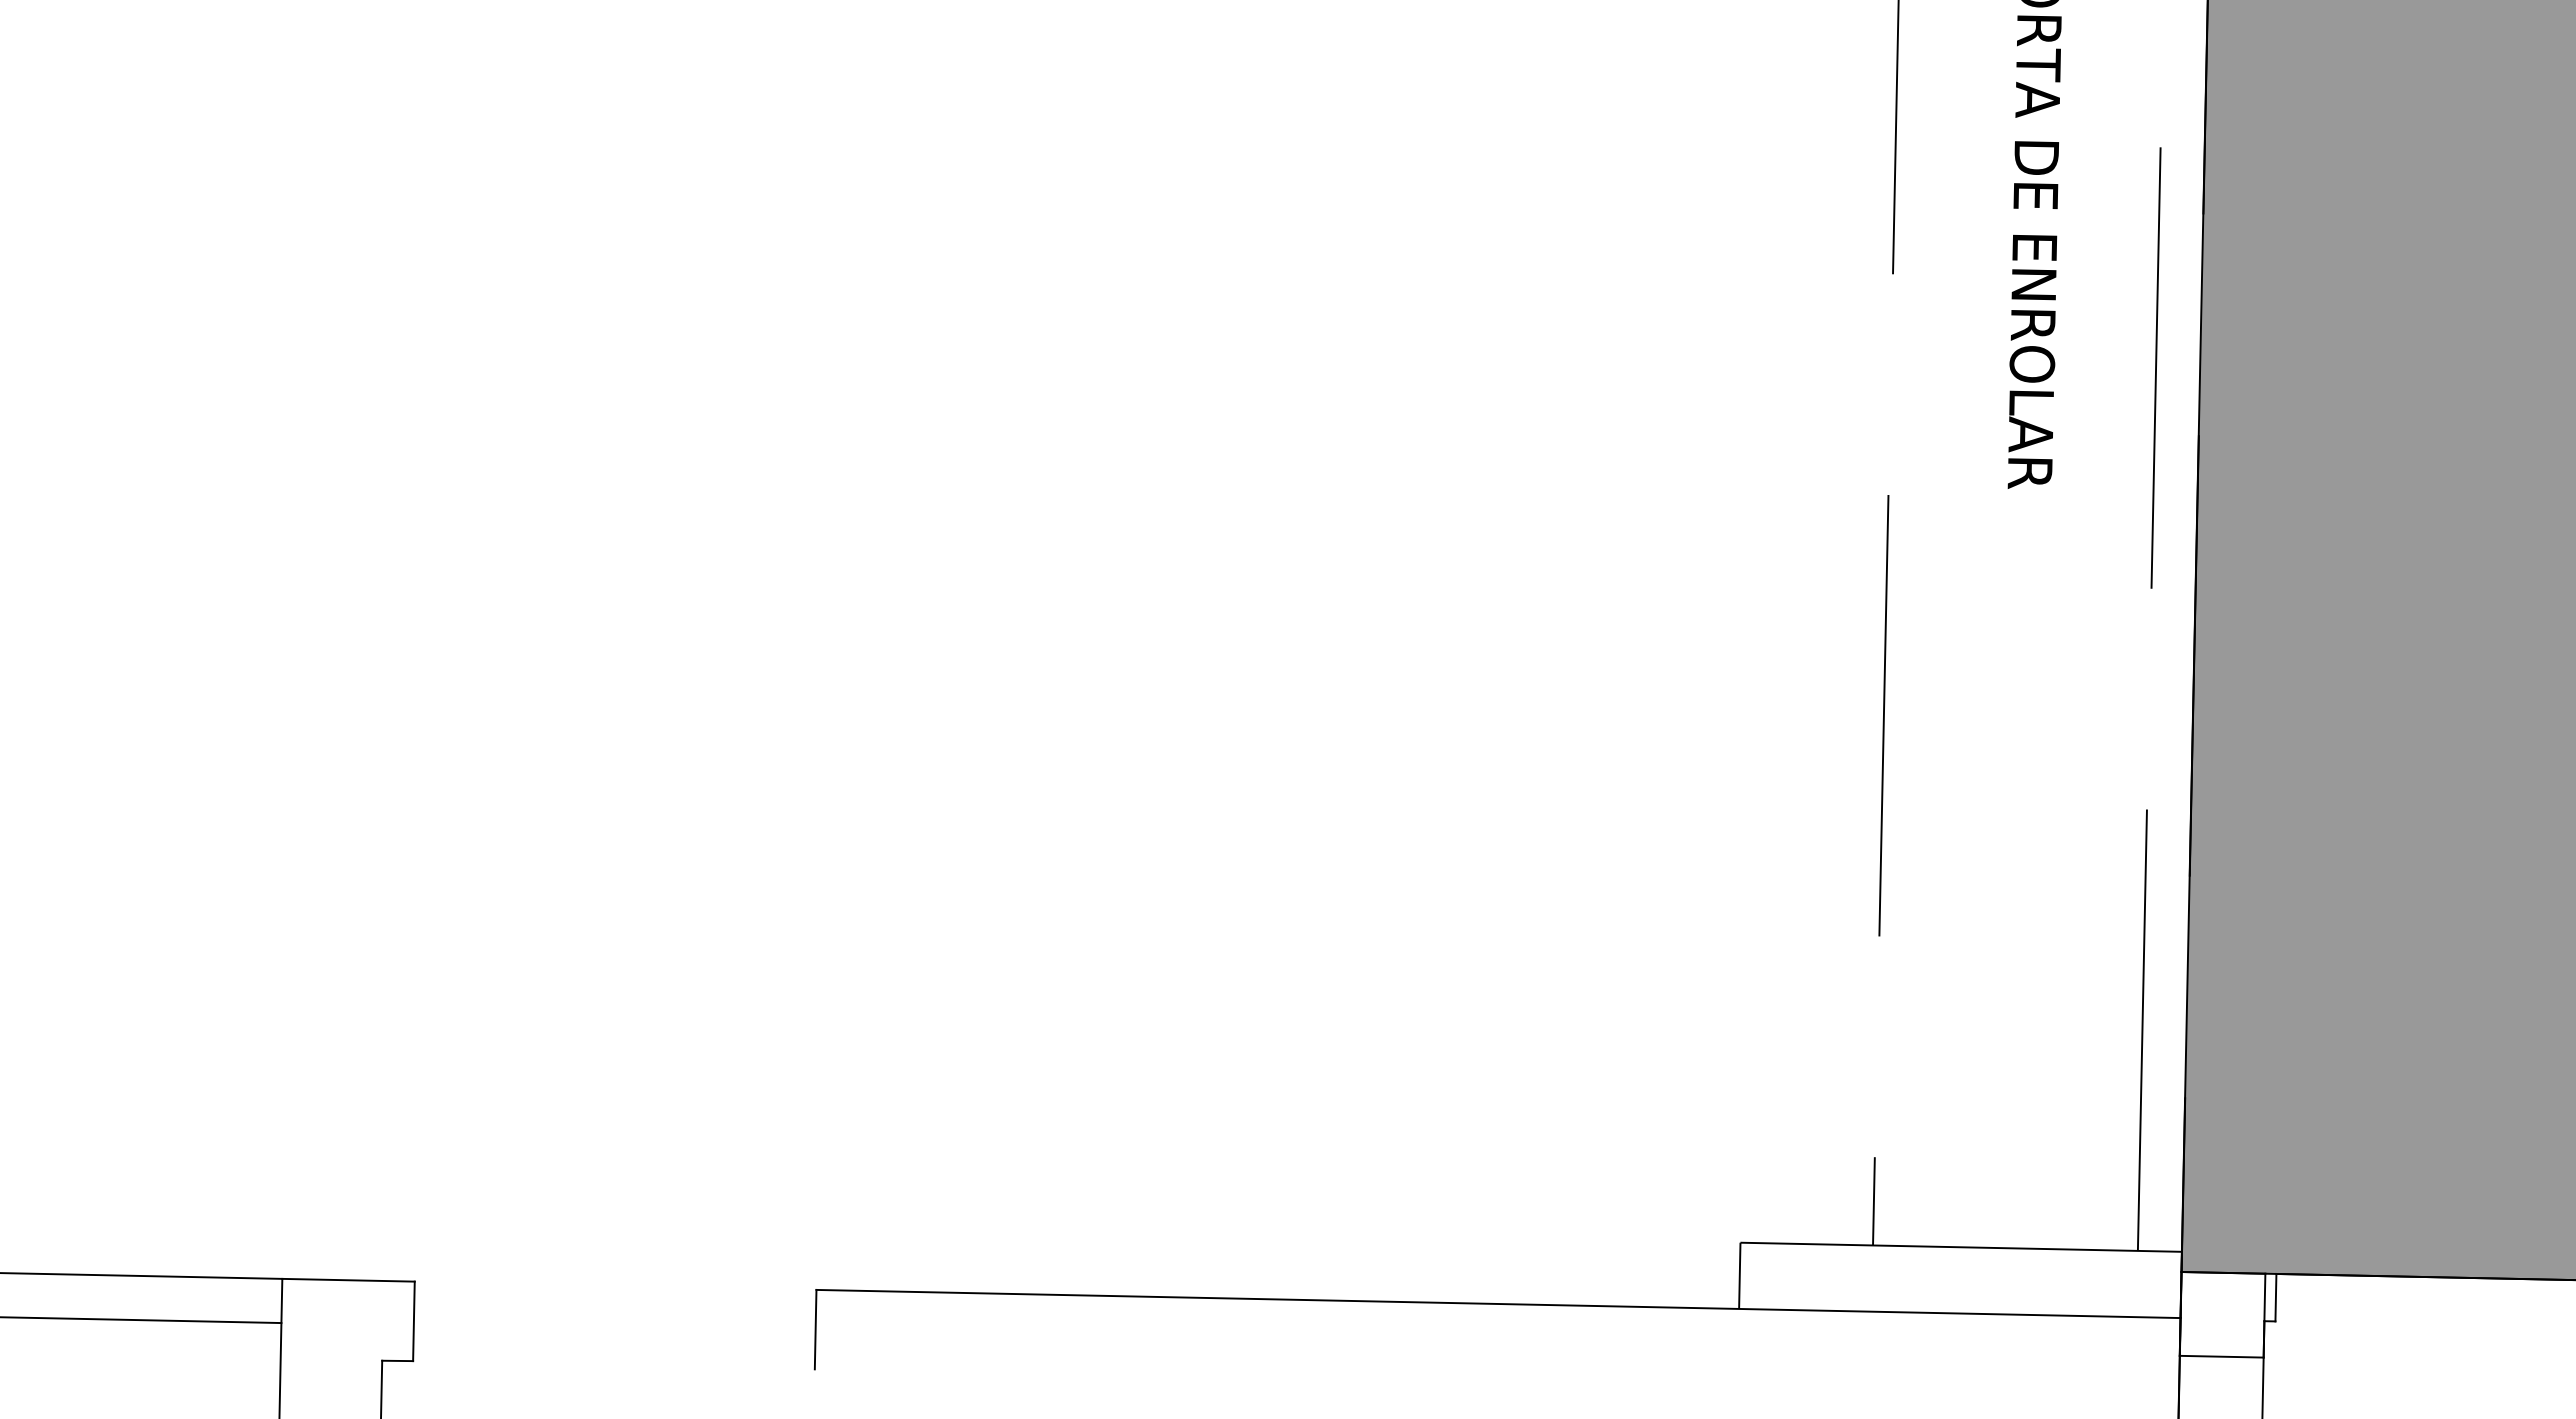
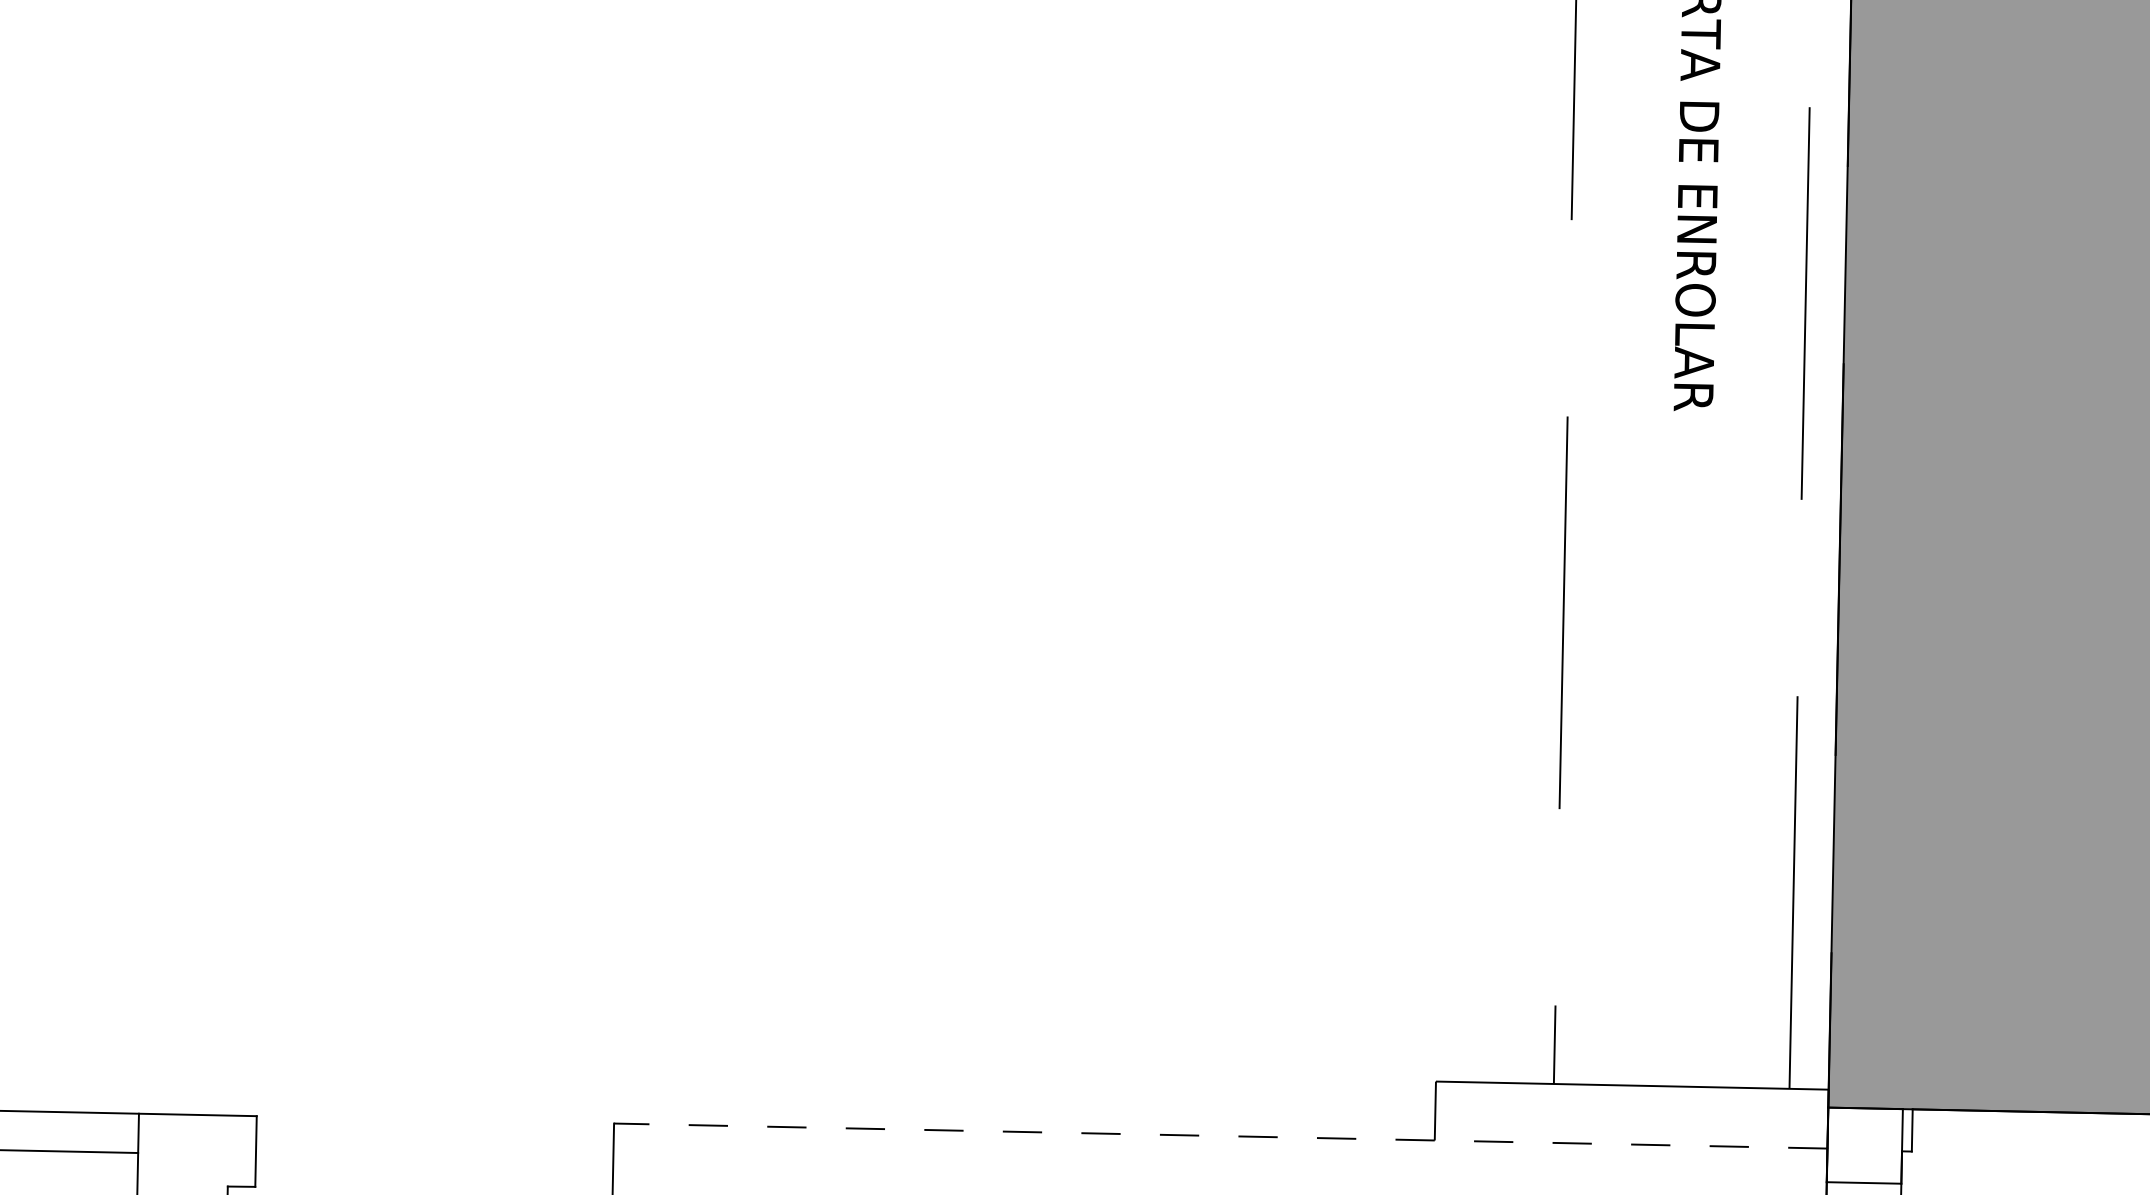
line: (1498, 1303) -> (1220, 1135), solid -> dashed

